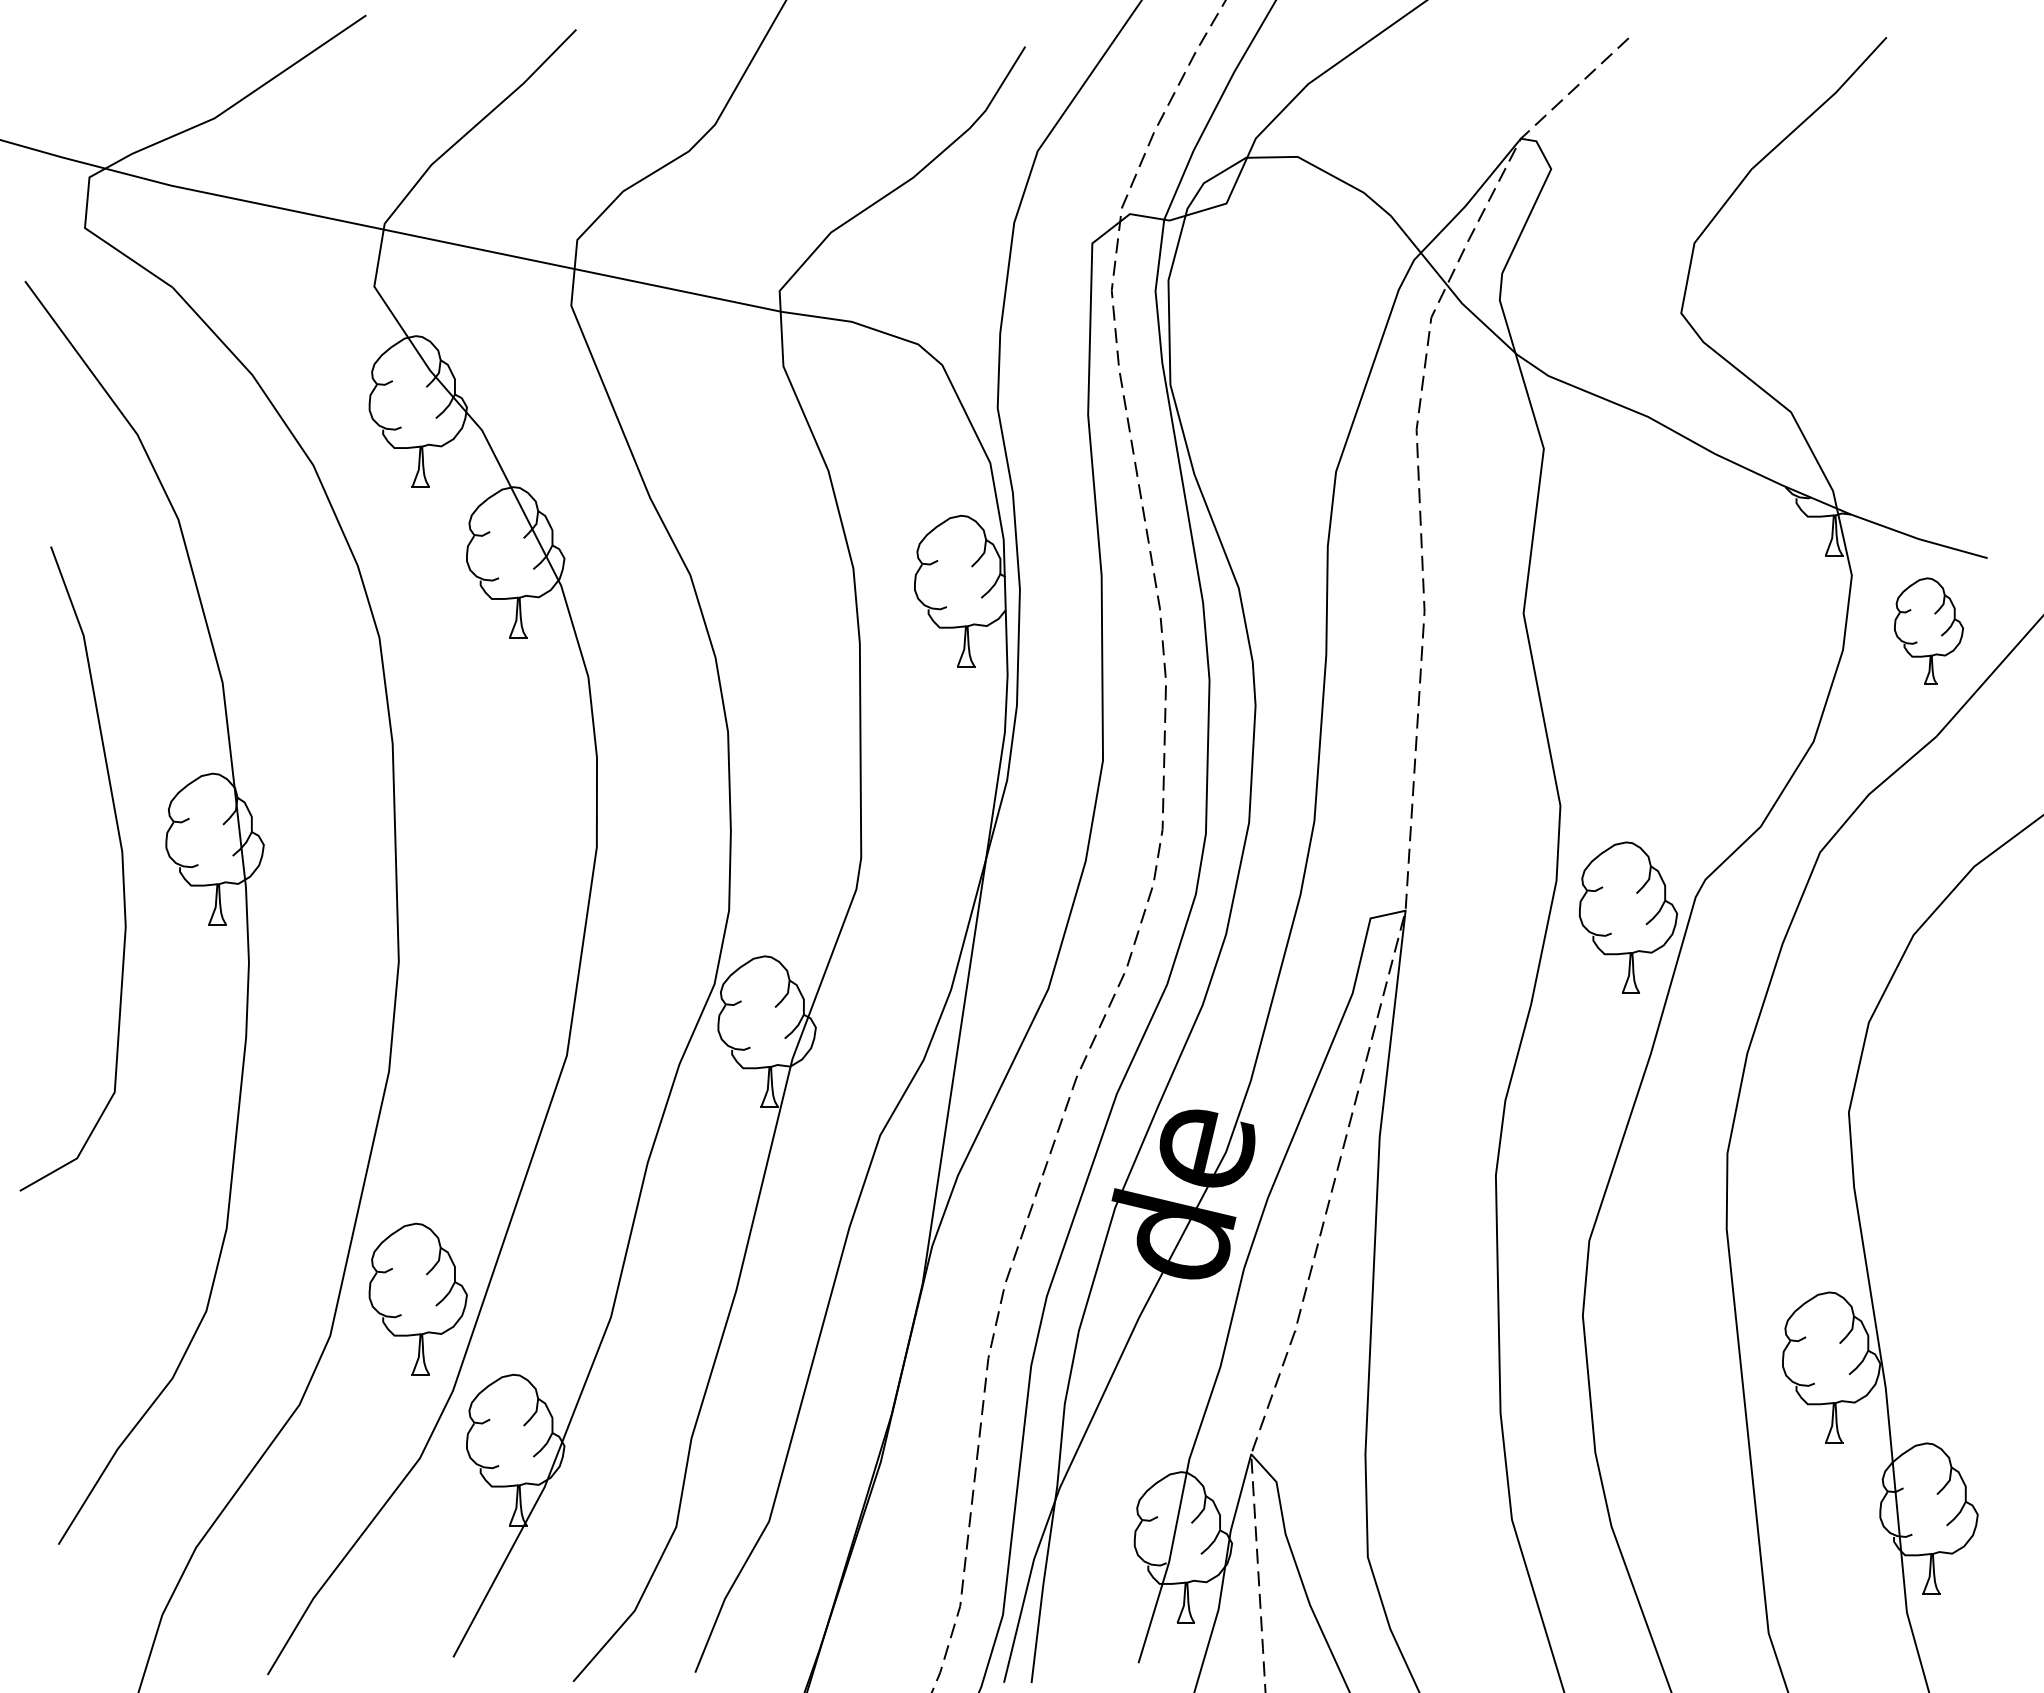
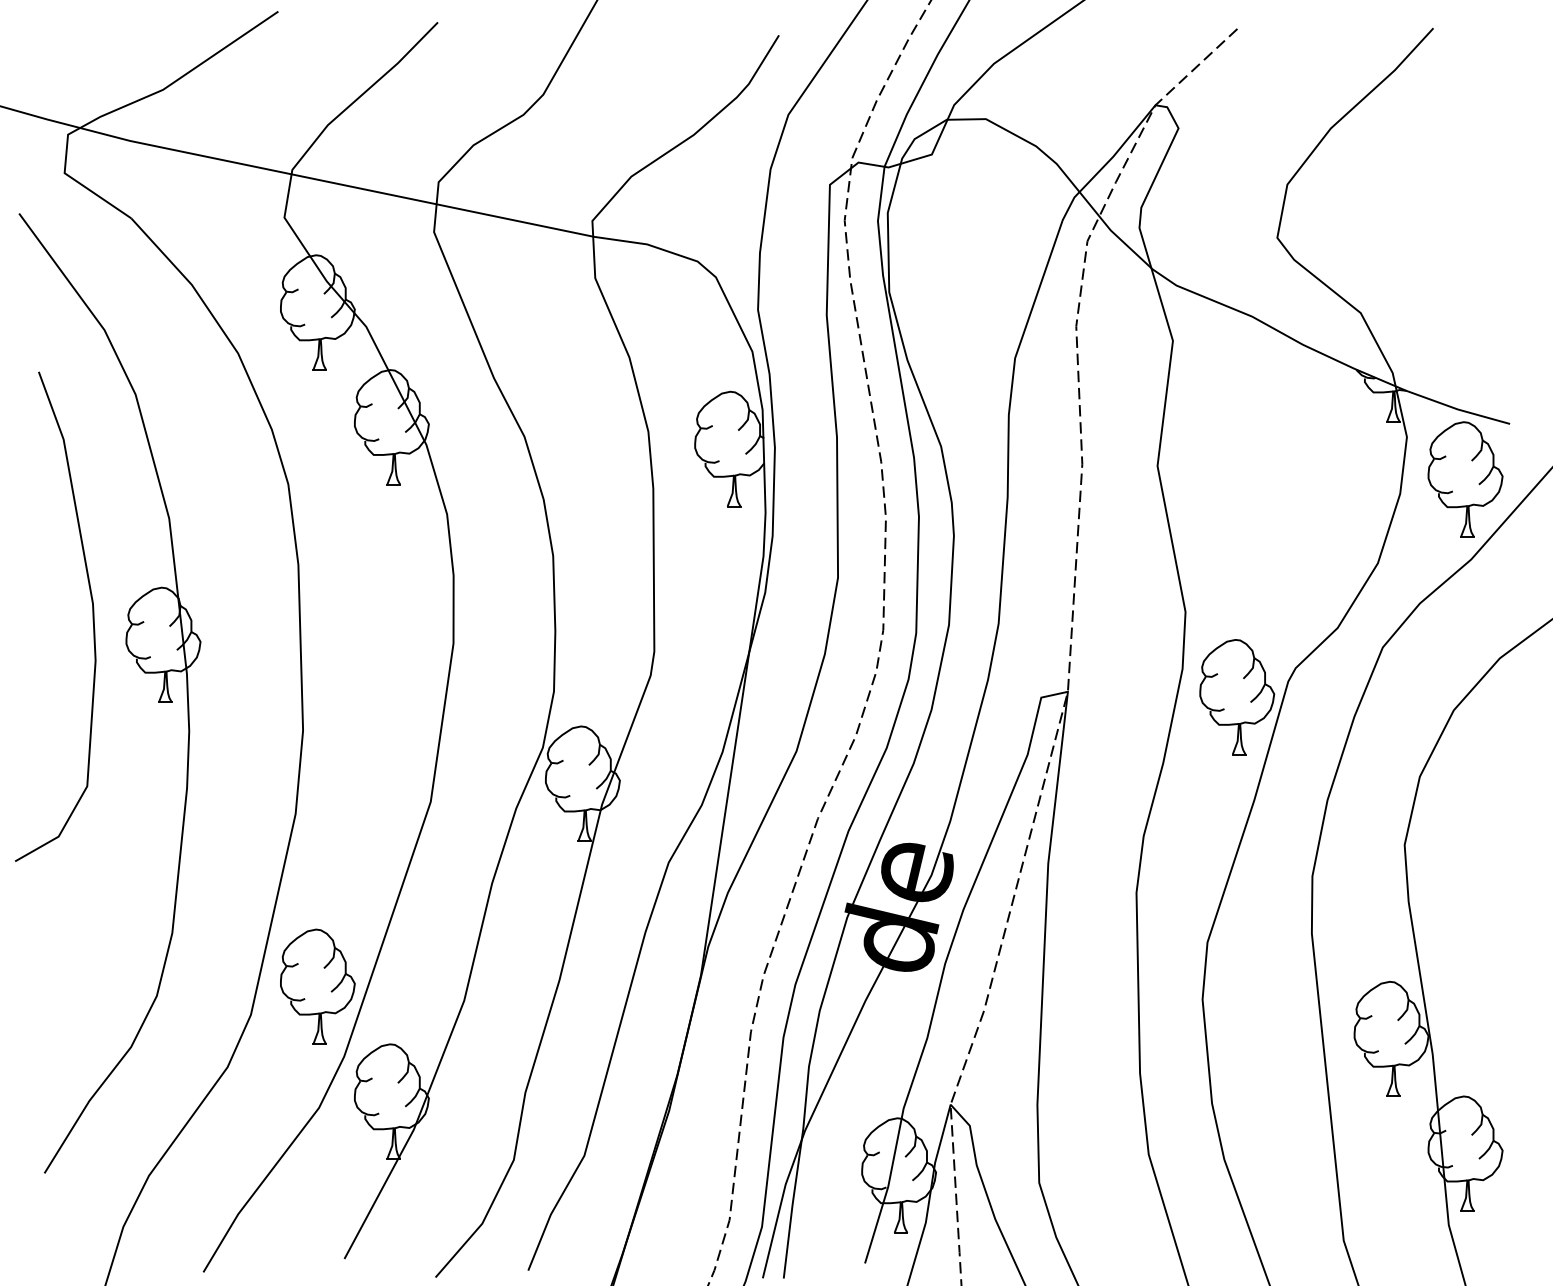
part: (1928, 630) -> (1465, 478), size x1.43
curve: (121, 863) -> (92, 612), moved

